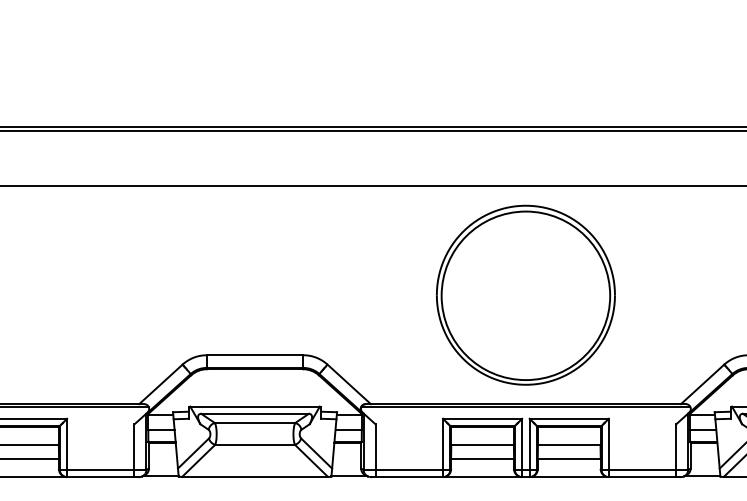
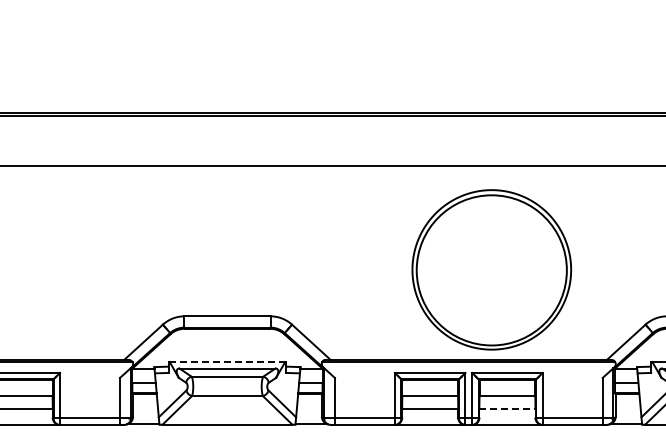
part: (525, 294) -> (491, 269), moved
line: (255, 407) -> (227, 362), solid -> dashed
line: (569, 458) -> (507, 408), solid -> dashed

